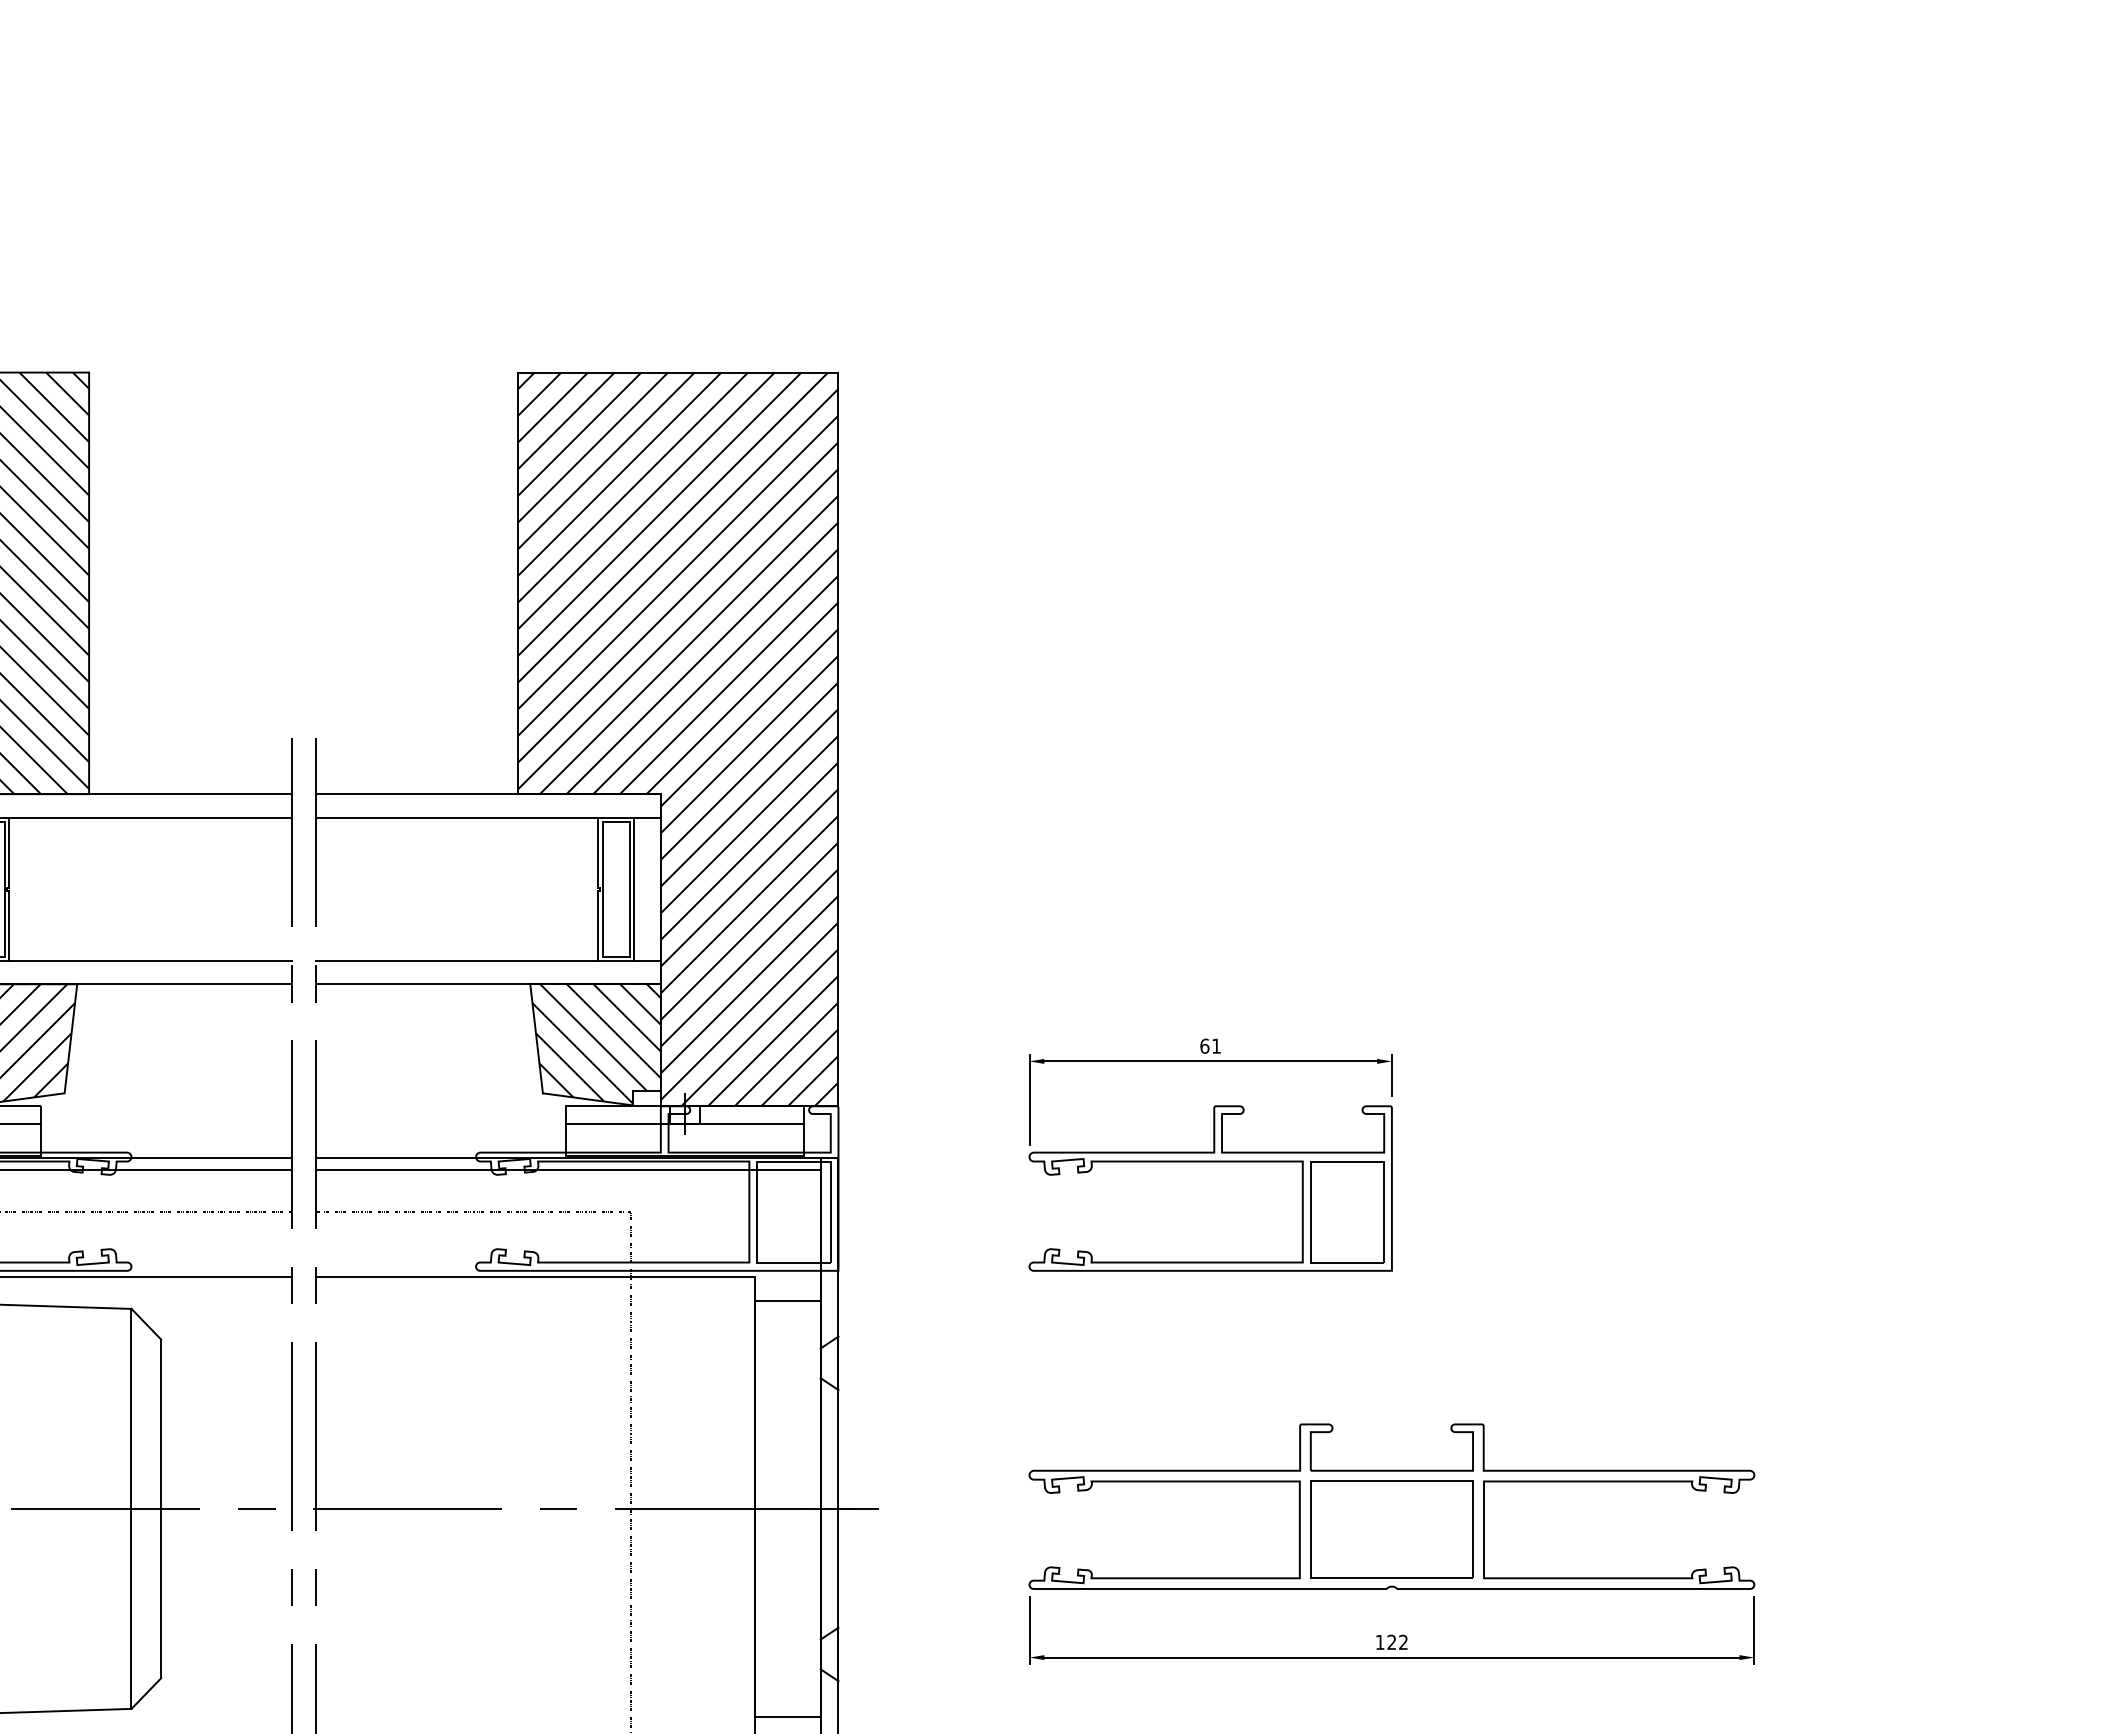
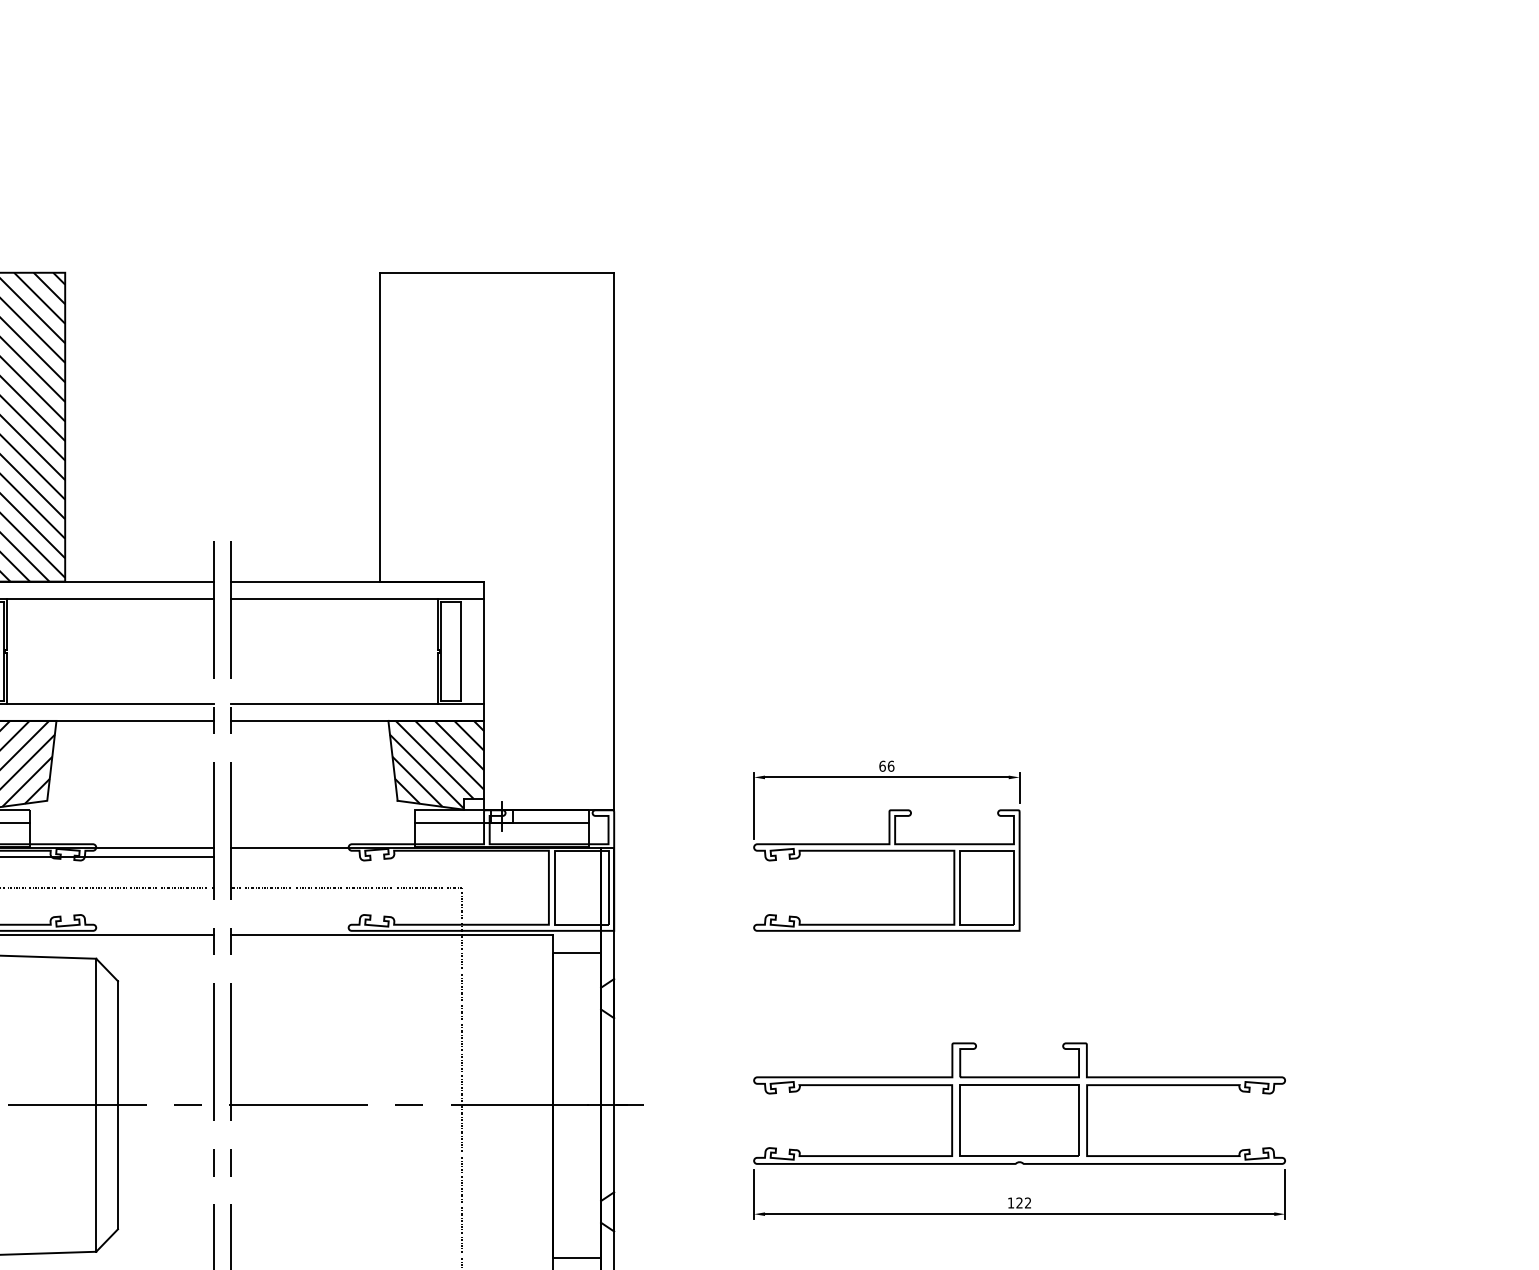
hatch: (678, 739) -> (496, 541), removed
line: (633, 888) -> (464, 650), removed
text: (1216, 1045) -> (891, 765), 61 -> 66
line: (567, 1169) -> (415, 856), removed

